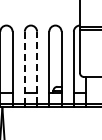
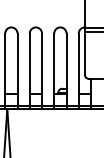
line: (37, 67) -> (42, 69), dashed -> solid
line: (24, 68) -> (29, 70), dashed -> solid

